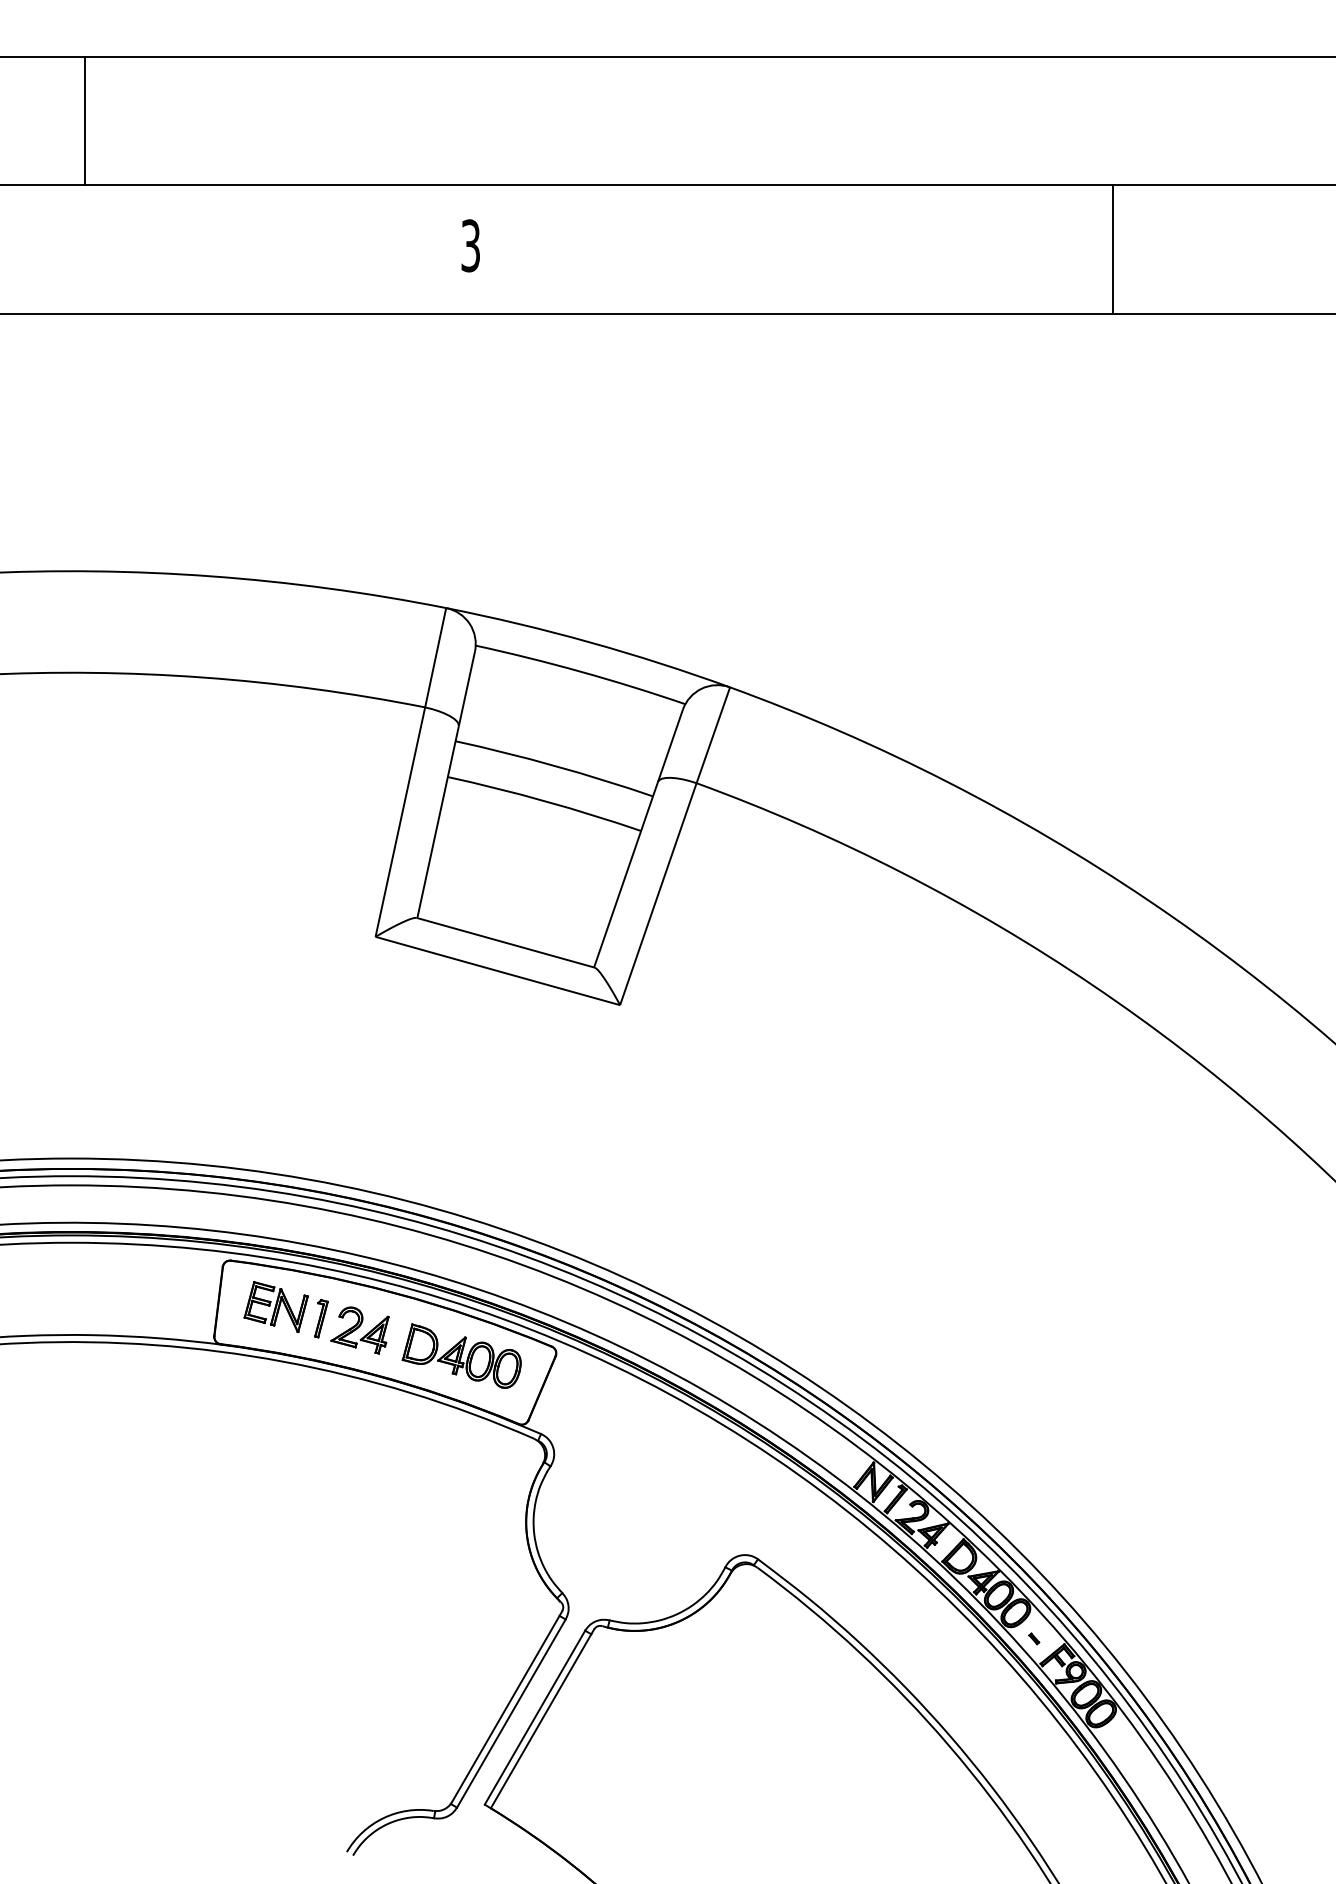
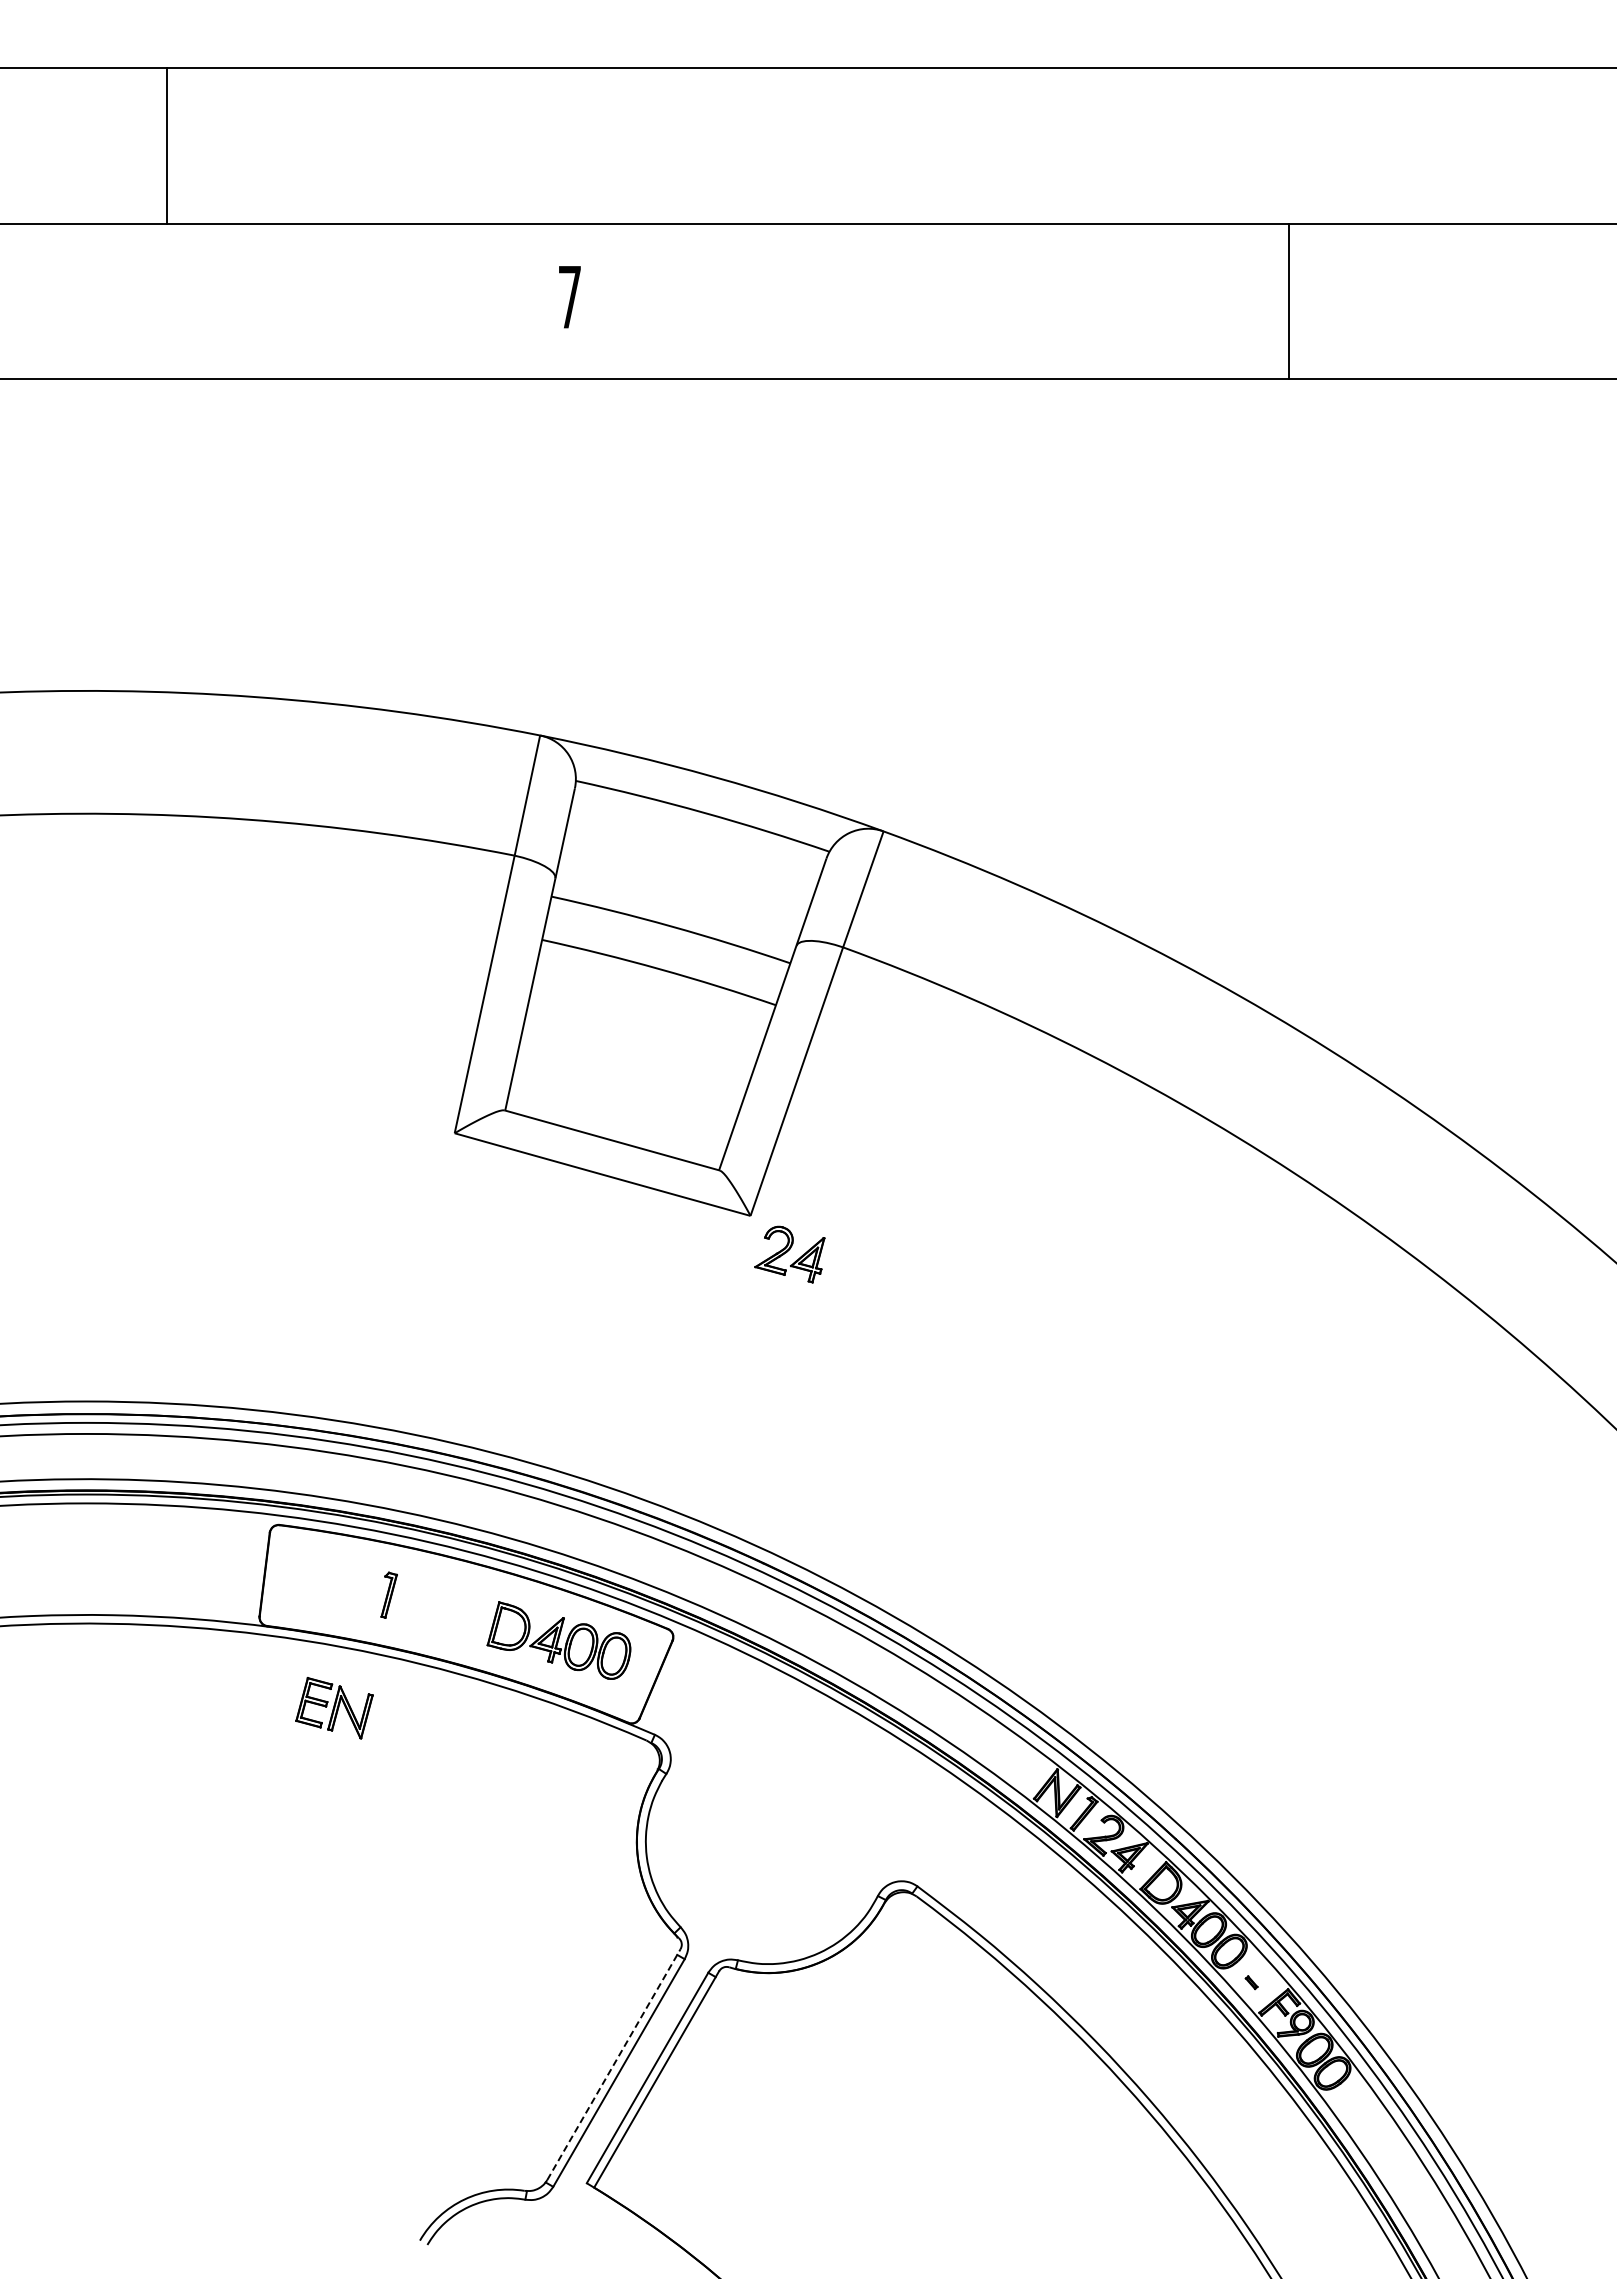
line: (85, 120) -> (167, 145), moved
text: (470, 246) -> (569, 297), 3 -> 7
line: (1112, 249) -> (1288, 301), moved
part: (276, 1307) -> (334, 1708), moved
part: (359, 1330) -> (789, 1254), moved
line: (507, 1706) -> (614, 2064), solid -> dashed

